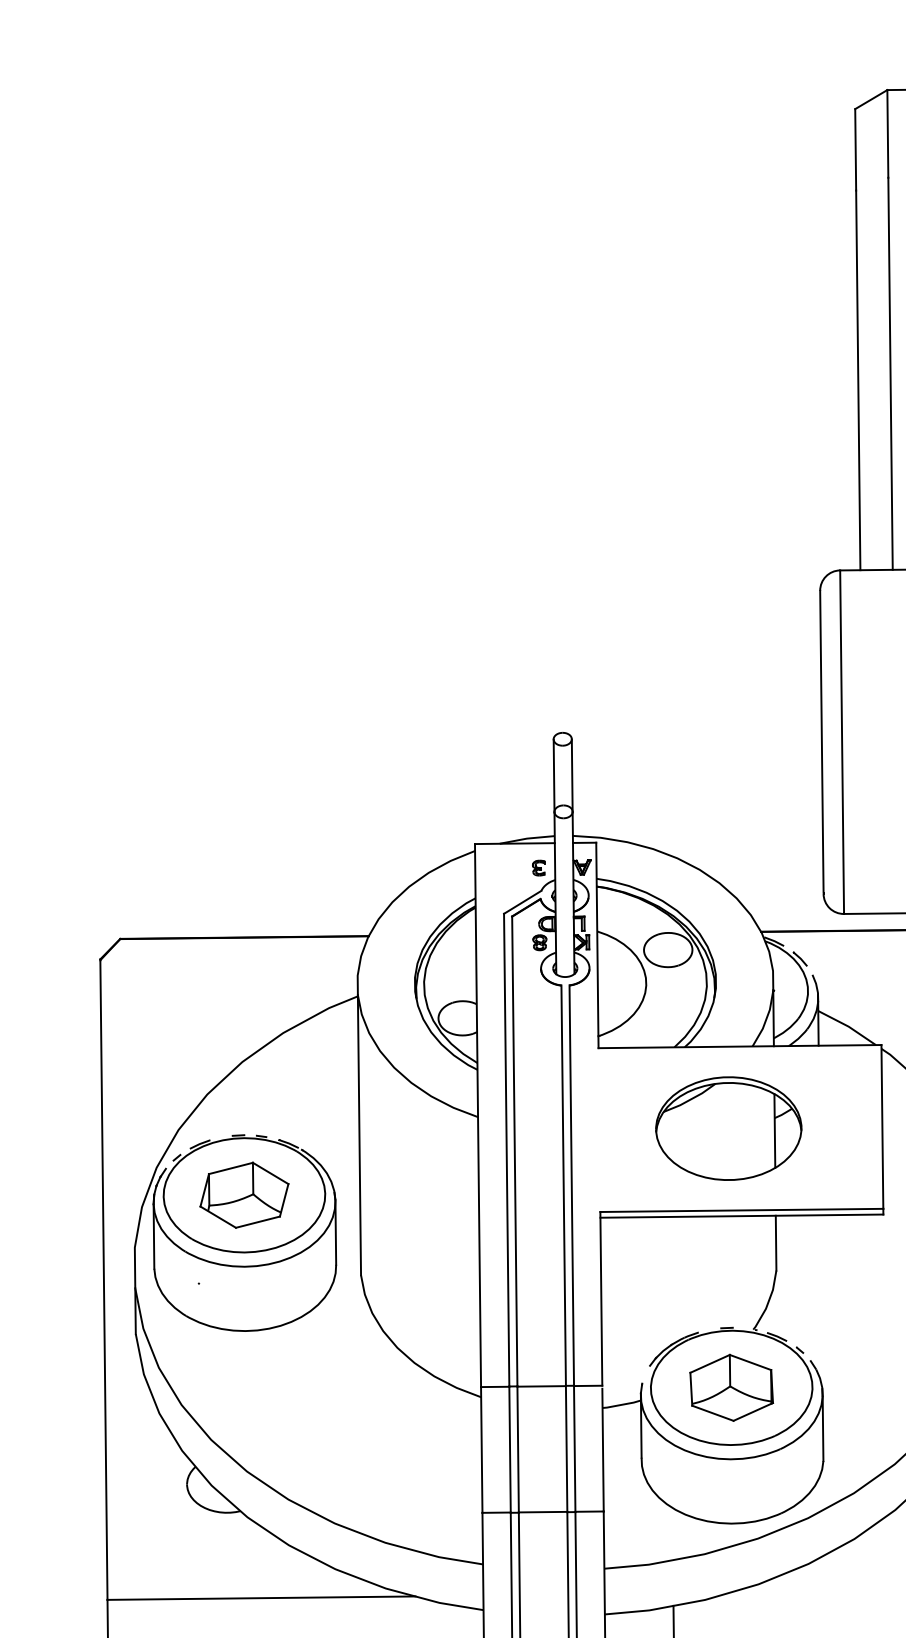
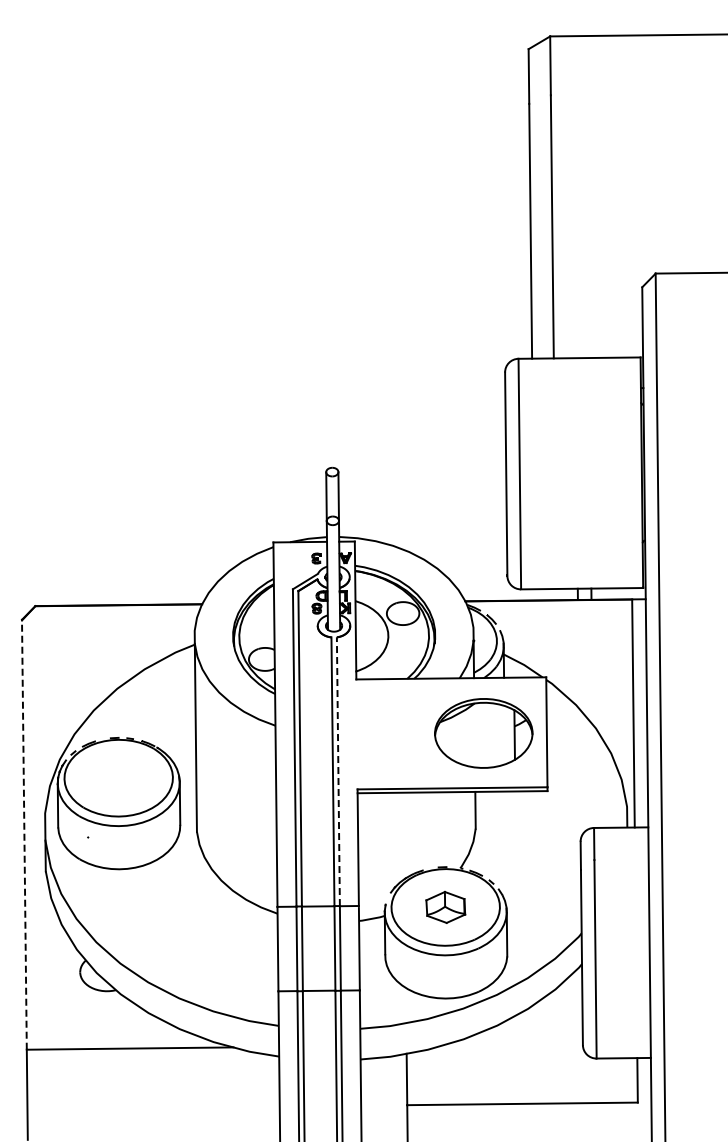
part: (728, 1128) -> (483, 733), moved
line: (571, 1185) -> (338, 771), solid -> dashed
part: (244, 1194) -> (118, 777), removed
line: (104, 1280) -> (24, 835), solid -> dashed
part: (731, 1387) -> (445, 907), size x0.7

